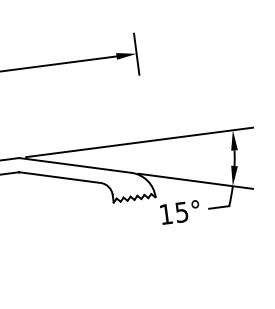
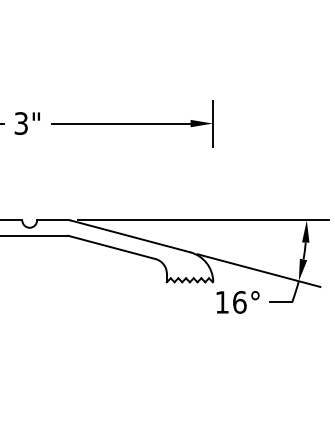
text: (181, 212) -> (239, 302), 15° -> 16°

